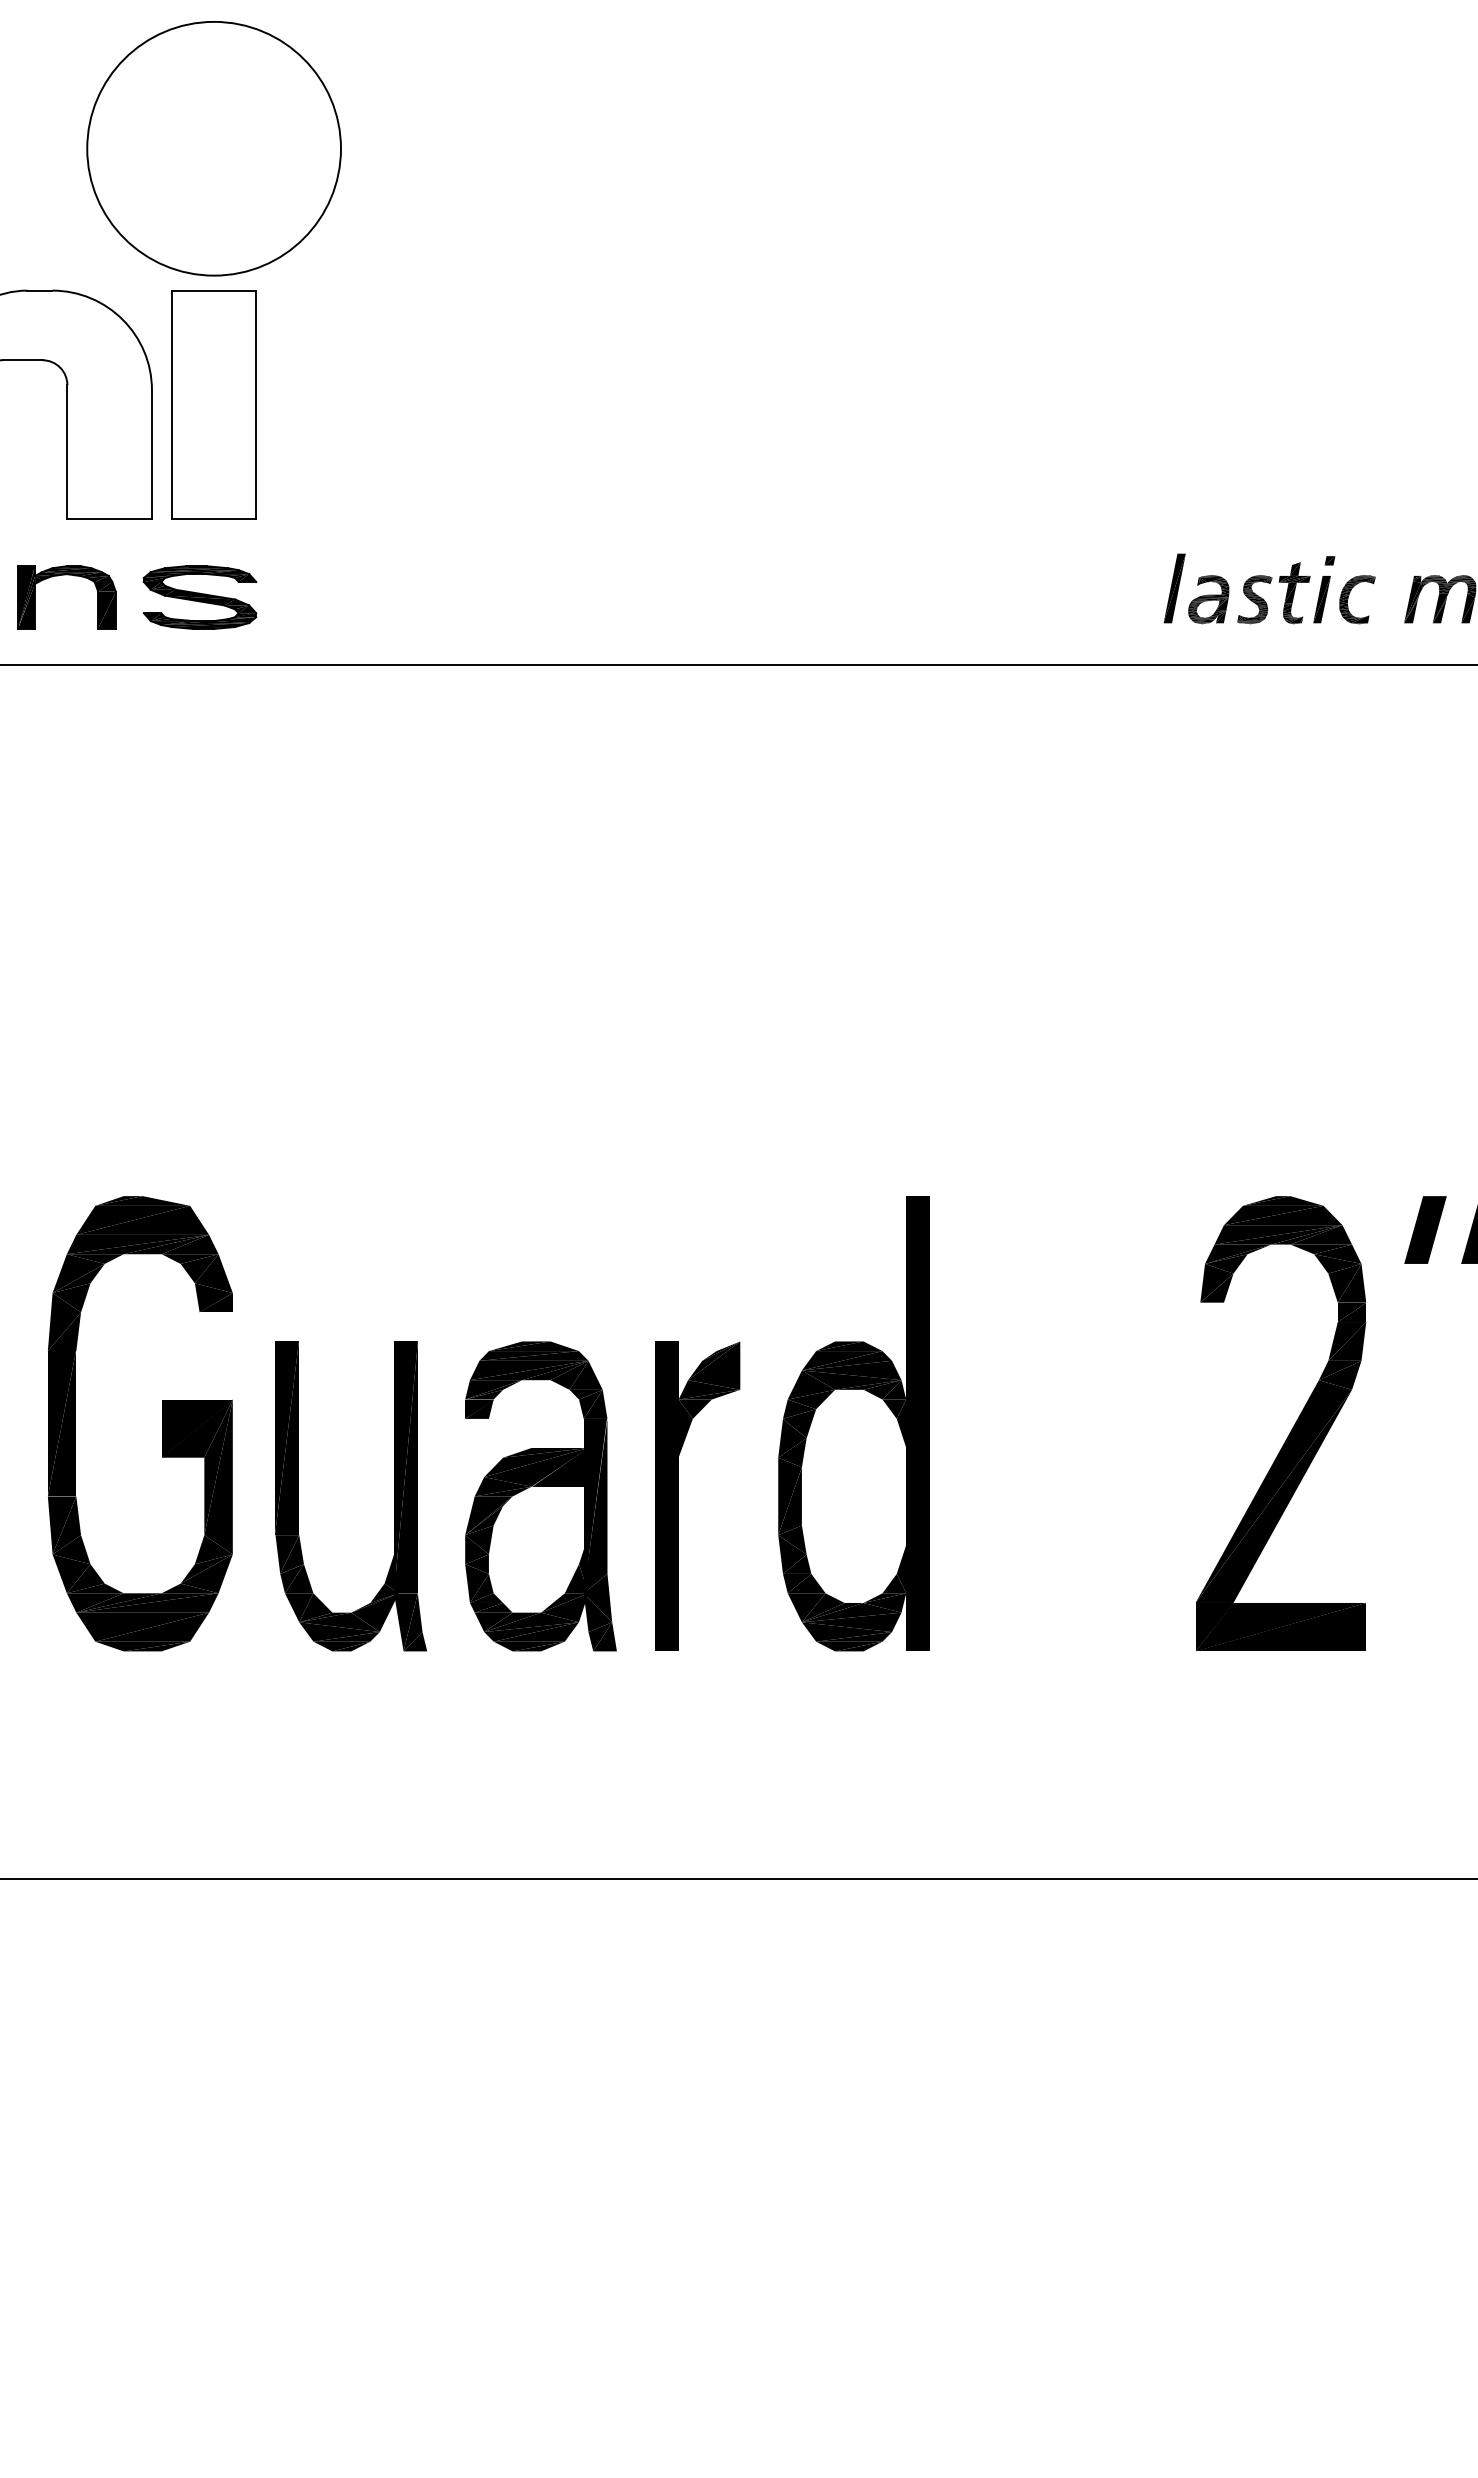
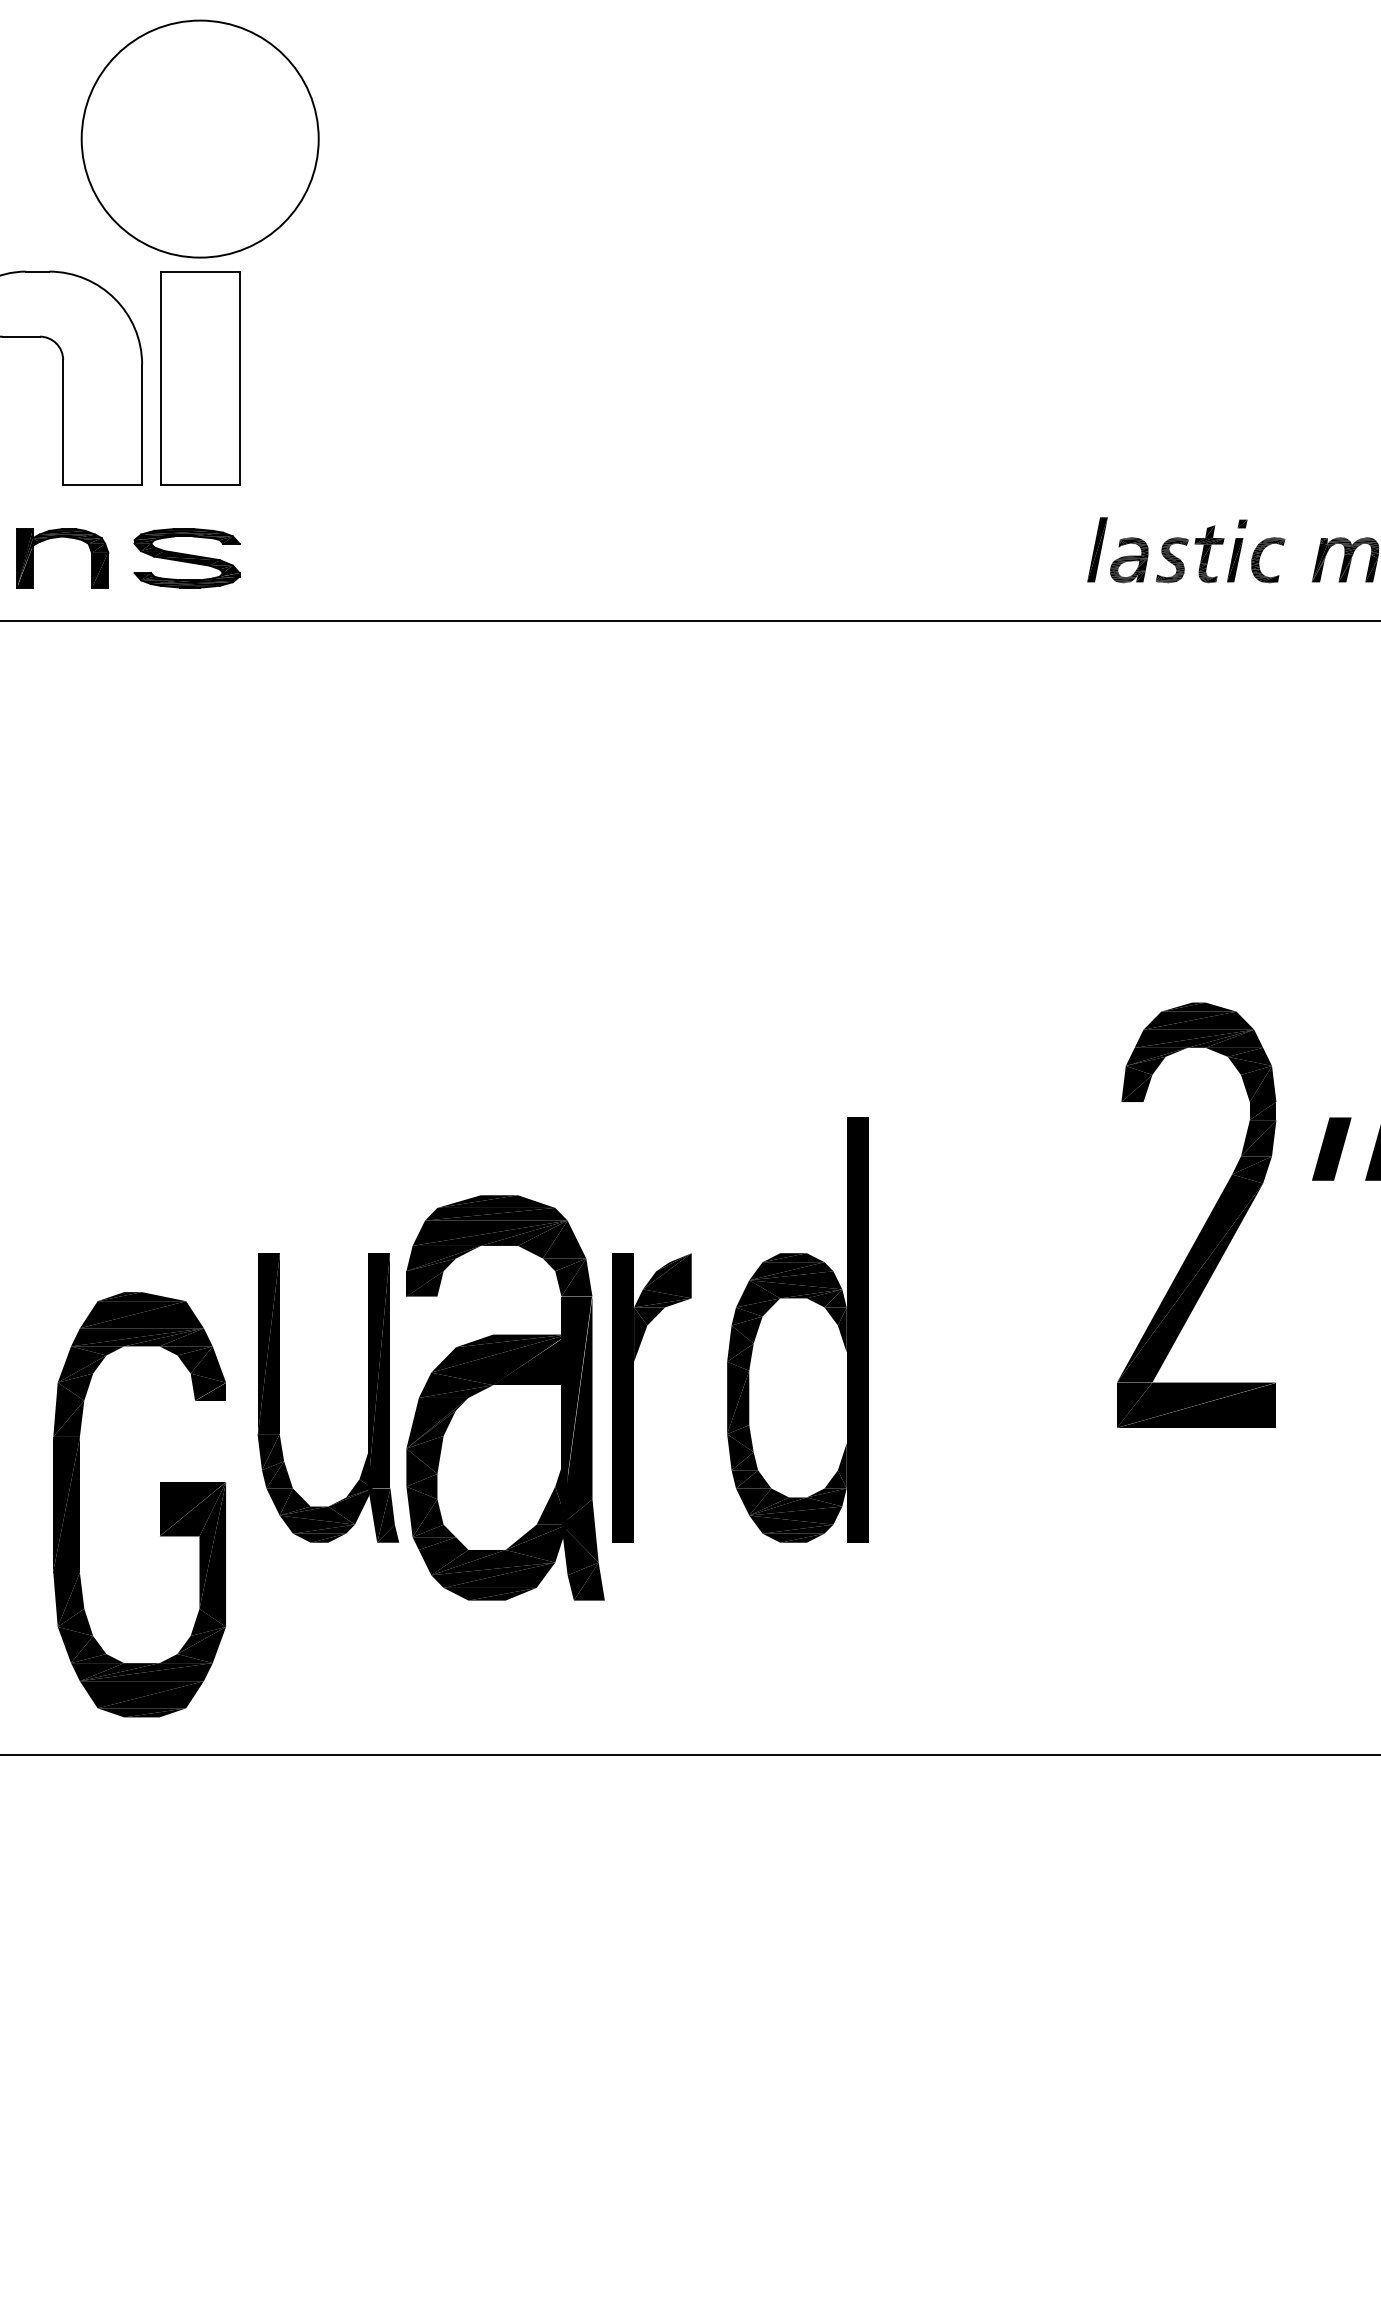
part: (162, 1423) -> (160, 1504), moved
part: (1291, 1429) -> (1206, 1220), moved
part: (540, 1496) -> (505, 1398), size x1.4

